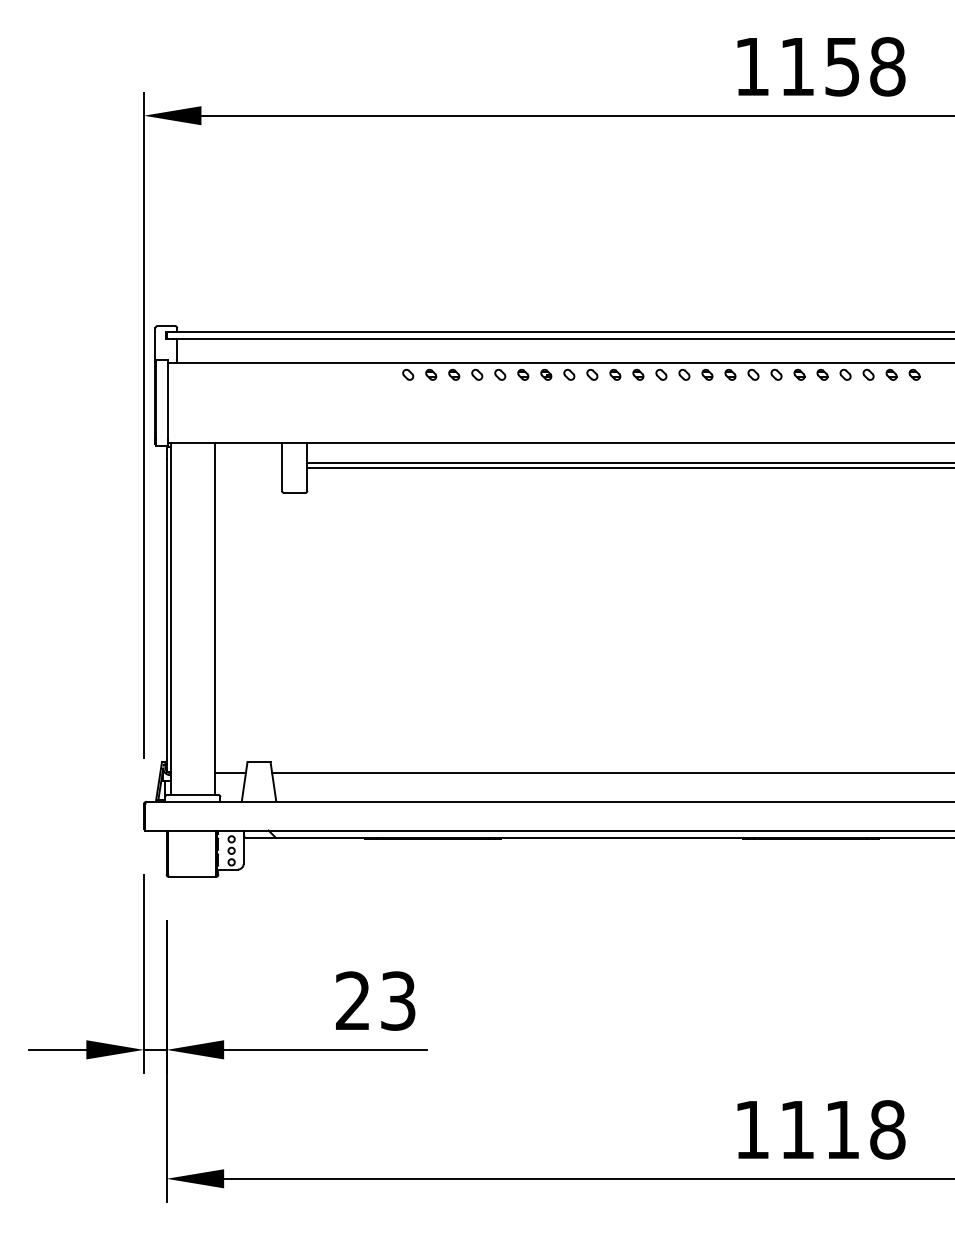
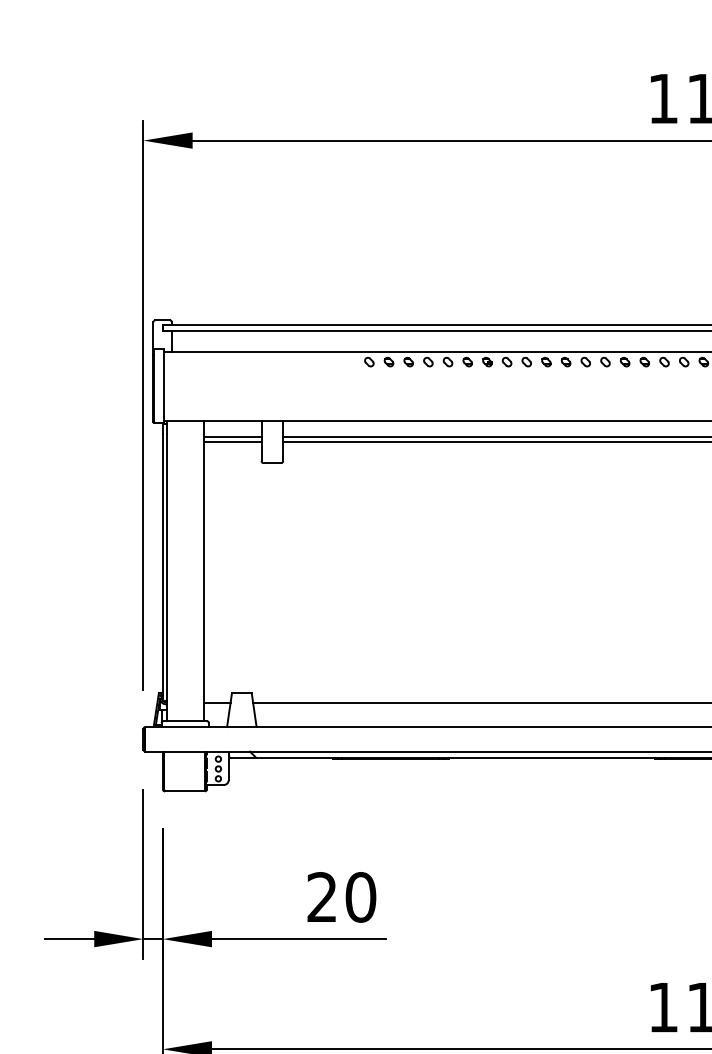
line: (248, 462) -> (232, 437), added
line: (248, 468) -> (232, 442), added
text: (398, 1000) -> (361, 896), 23 -> 20

